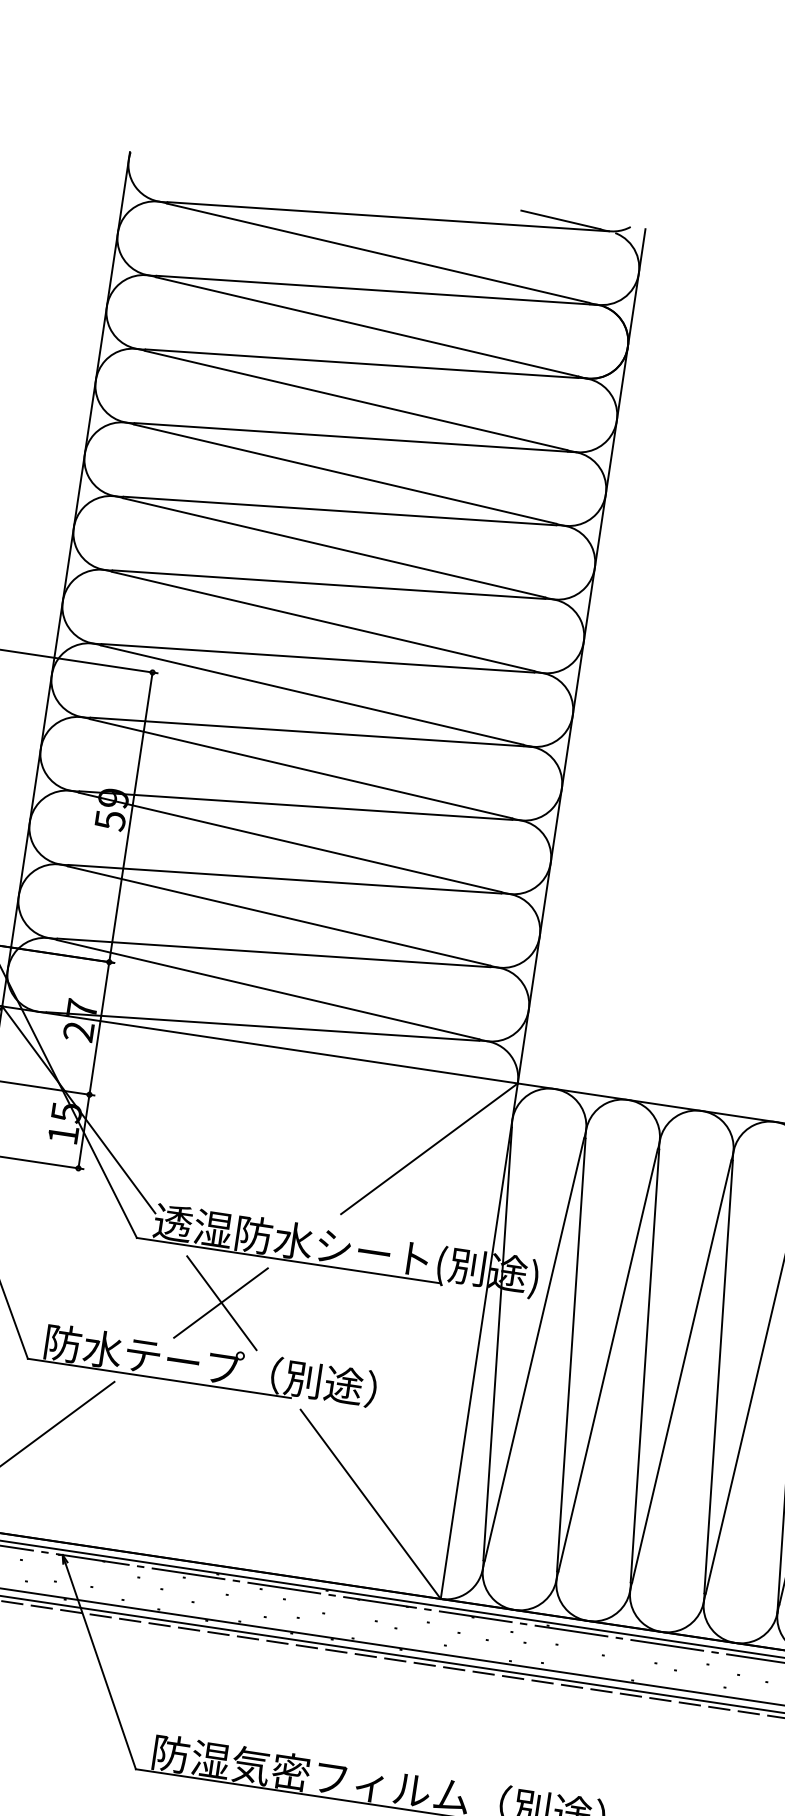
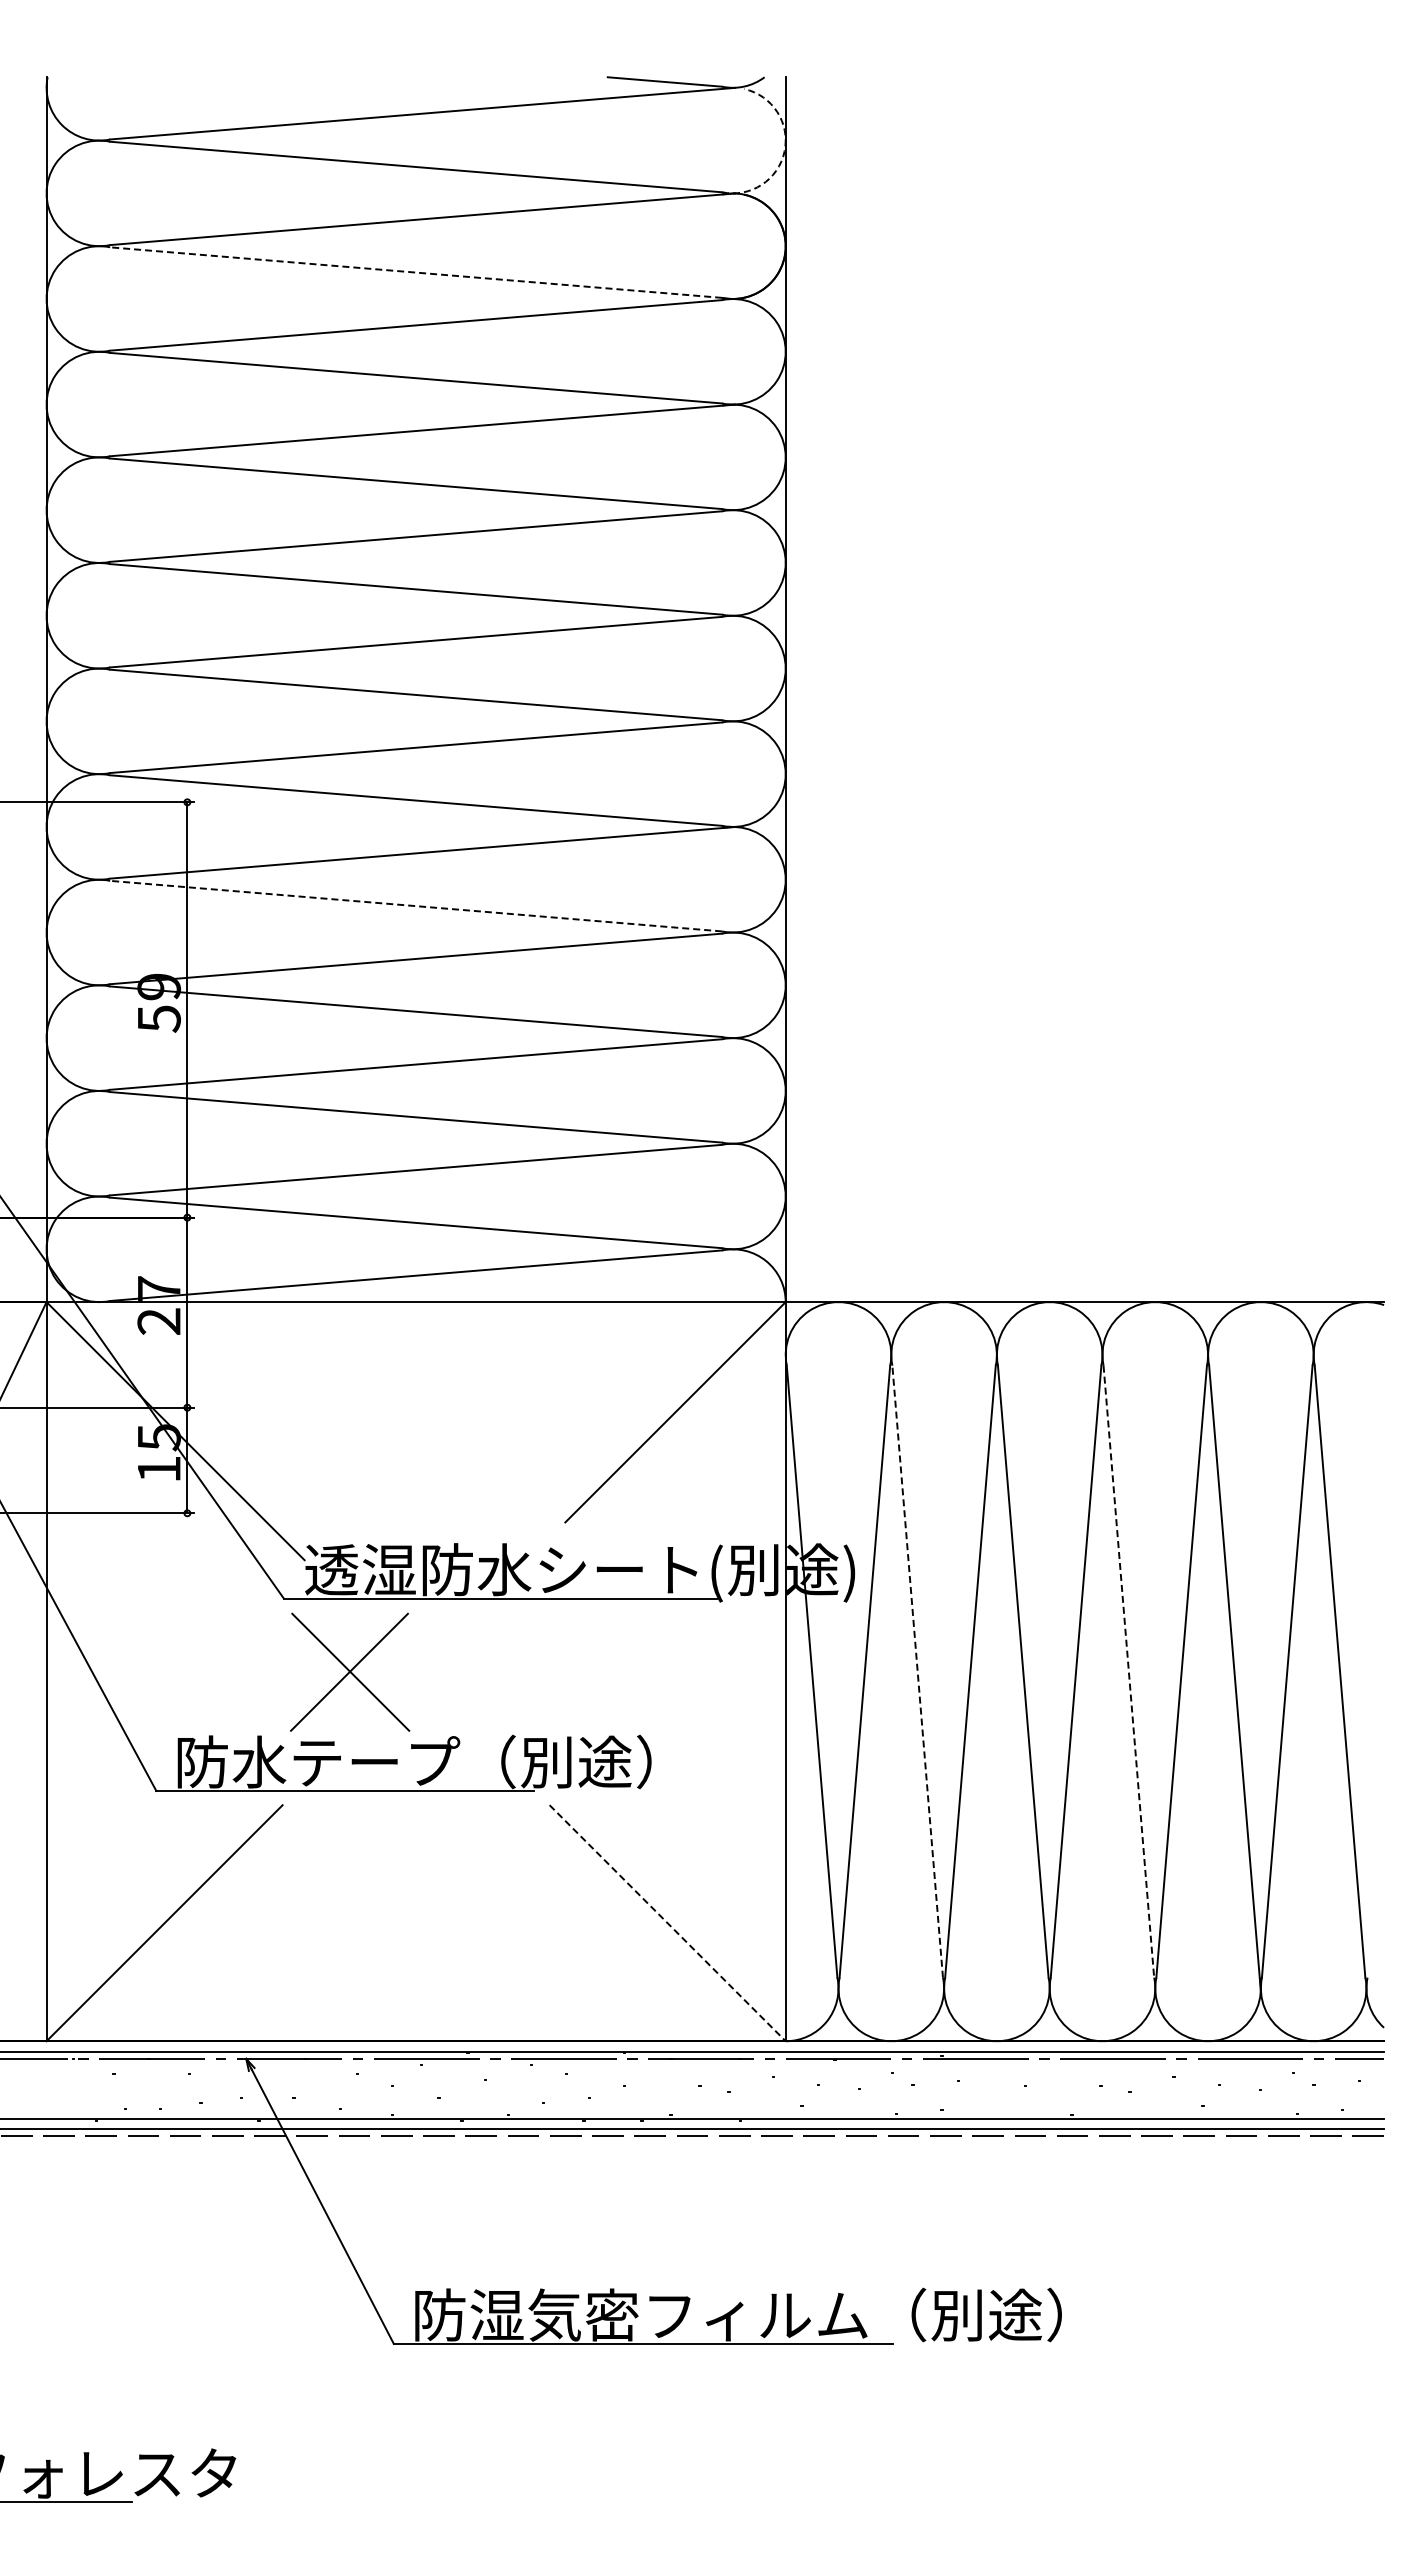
arc: (636, 280) -> (784, 151), solid -> dashed
line: (366, 326) -> (415, 272), solid -> dashed
line: (300, 768) -> (415, 906), solid -> dashed
part: (221, 1302) -> (350, 1671), moved
line: (571, 1354) -> (917, 1671), solid -> dashed
line: (718, 1377) -> (1128, 1672), solid -> dashed
line: (370, 1504) -> (667, 1923), solid -> dashed

